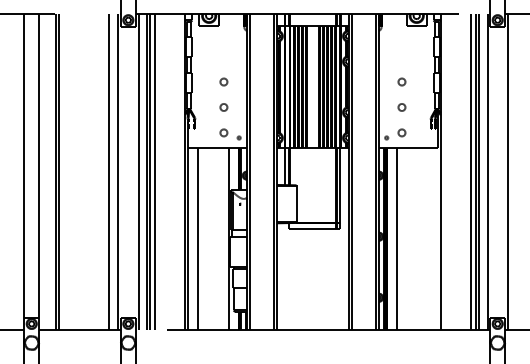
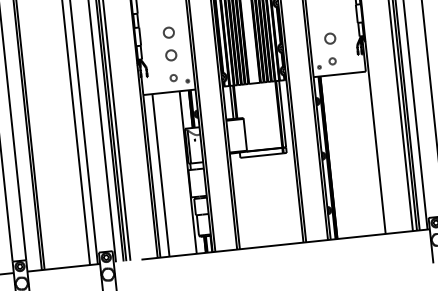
circle: (223, 81) -> (168, 32), size x1.6
circle: (401, 81) -> (327, 15), removed
circle: (223, 107) -> (170, 55), size x1.6
circle: (401, 107) -> (329, 38), size x1.6
line: (396, 239) -> (337, 157), removed

